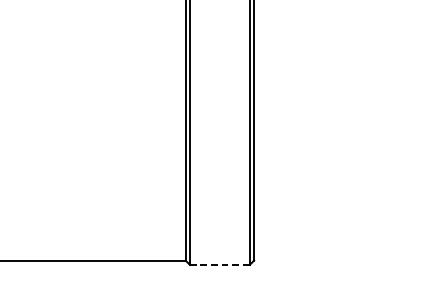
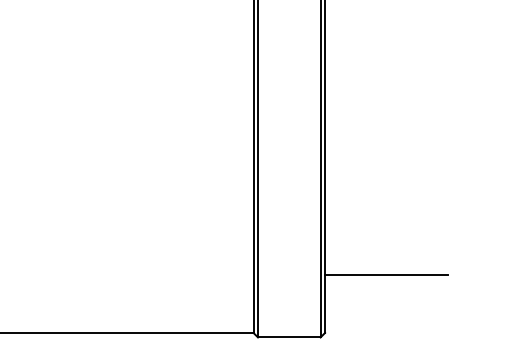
line: (312, 204) -> (386, 274), added
line: (220, 264) -> (289, 337), dashed -> solid

